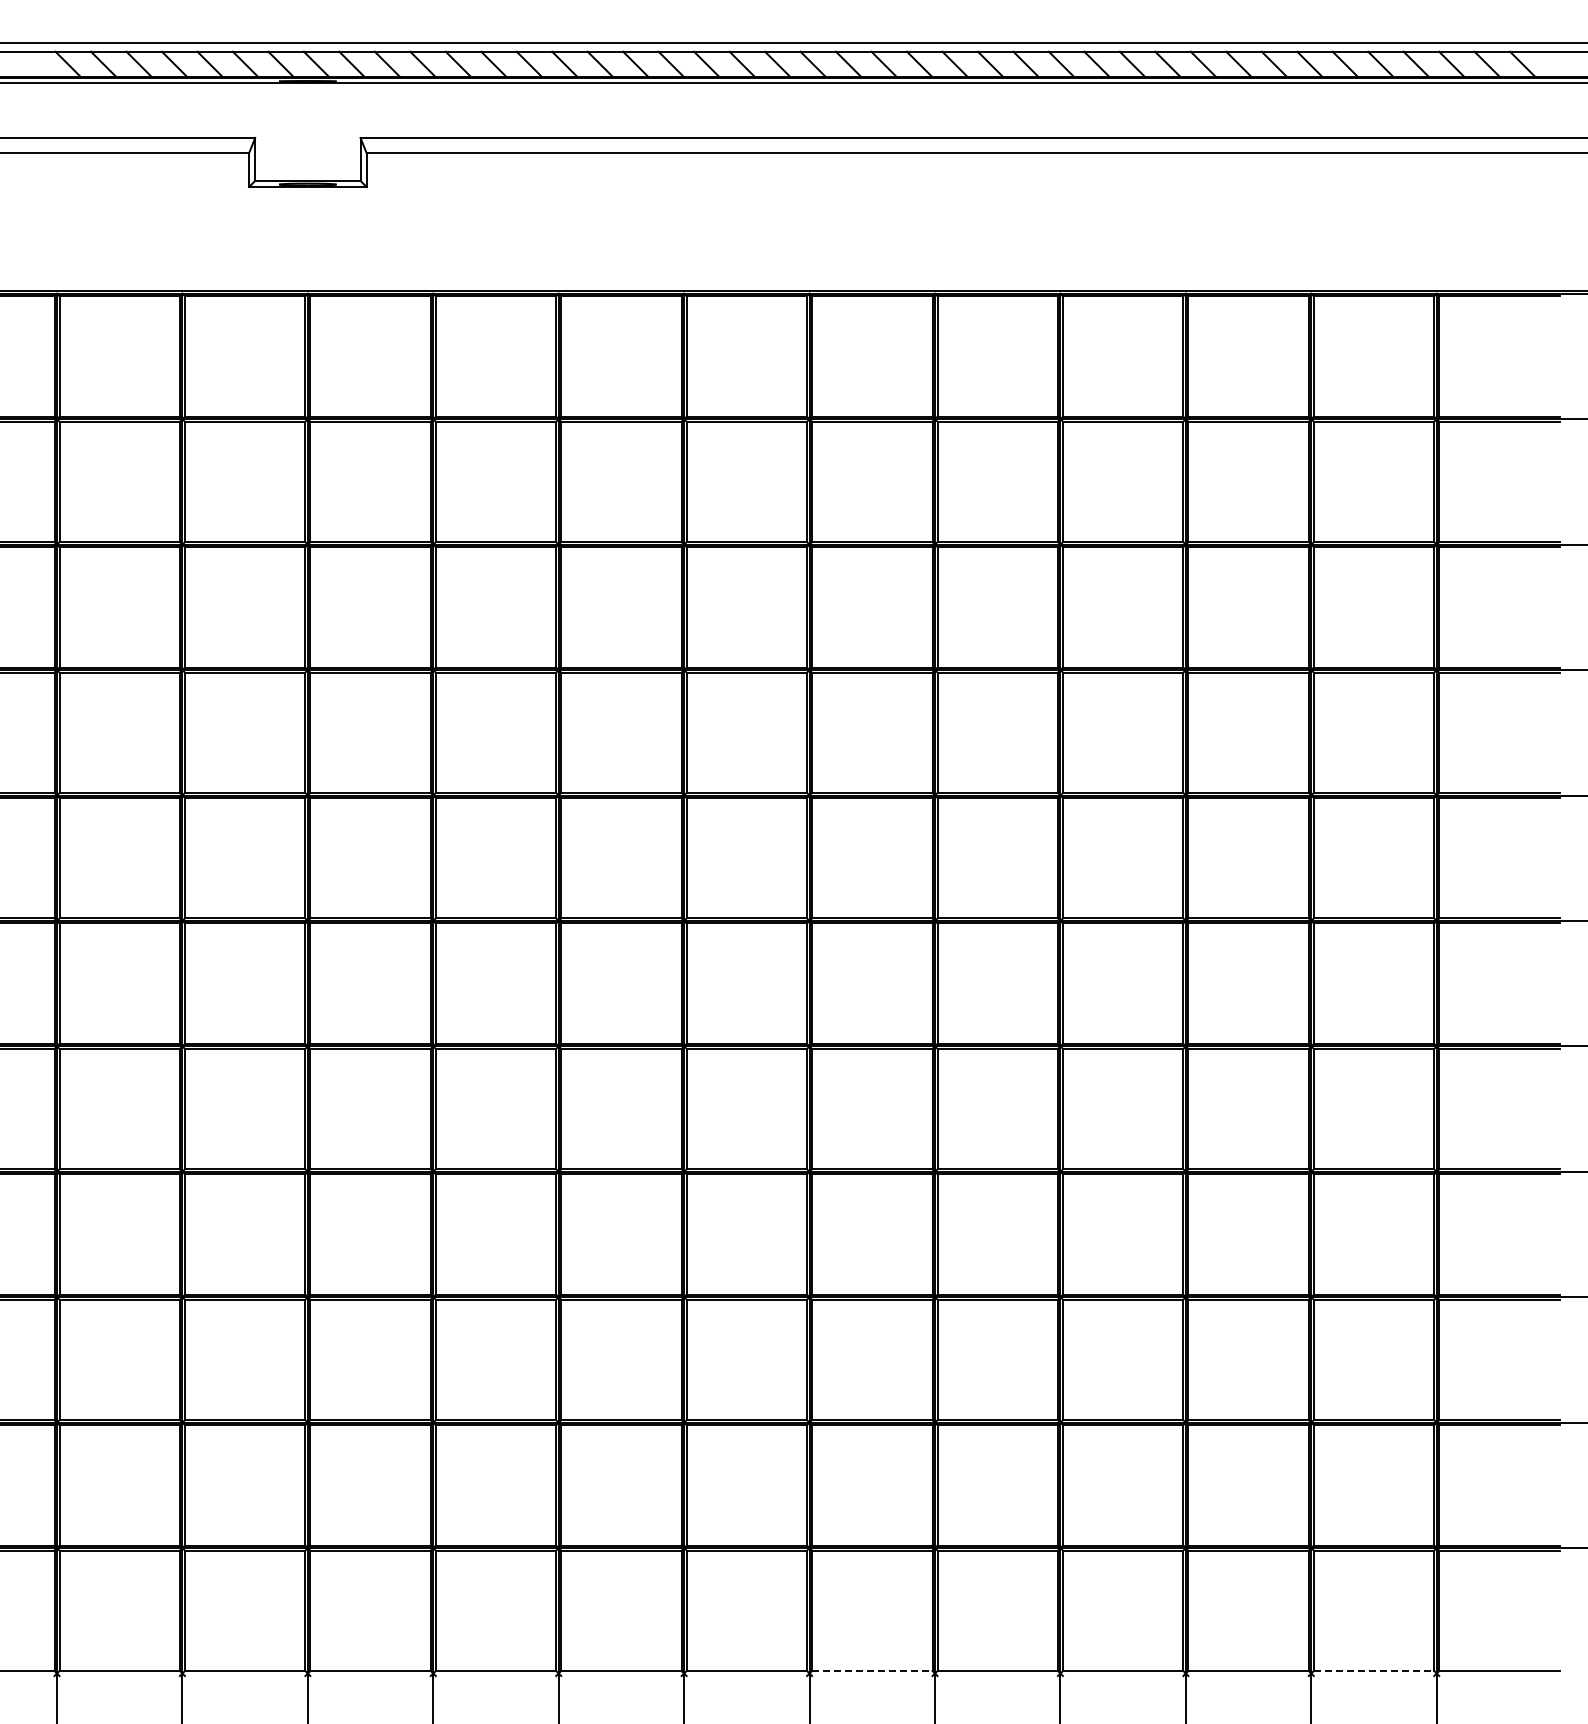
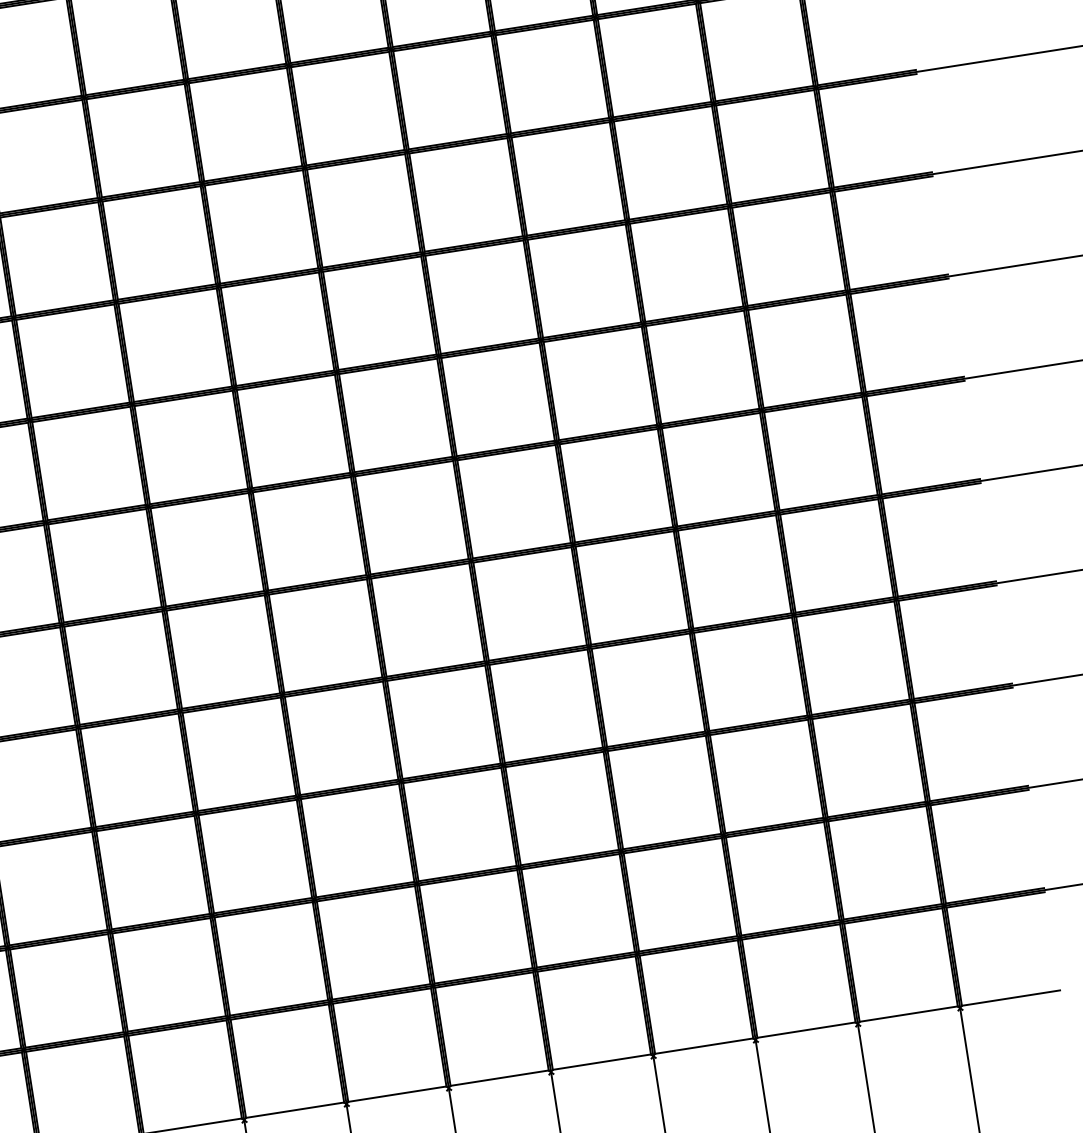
line: (872, 1671) -> (499, 1078), dashed -> solid
line: (1374, 1671) -> (909, 1014), dashed -> solid

